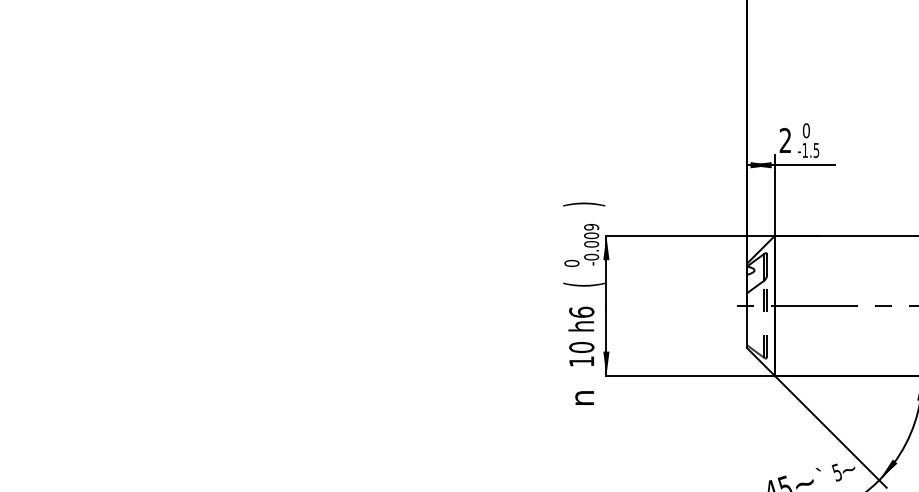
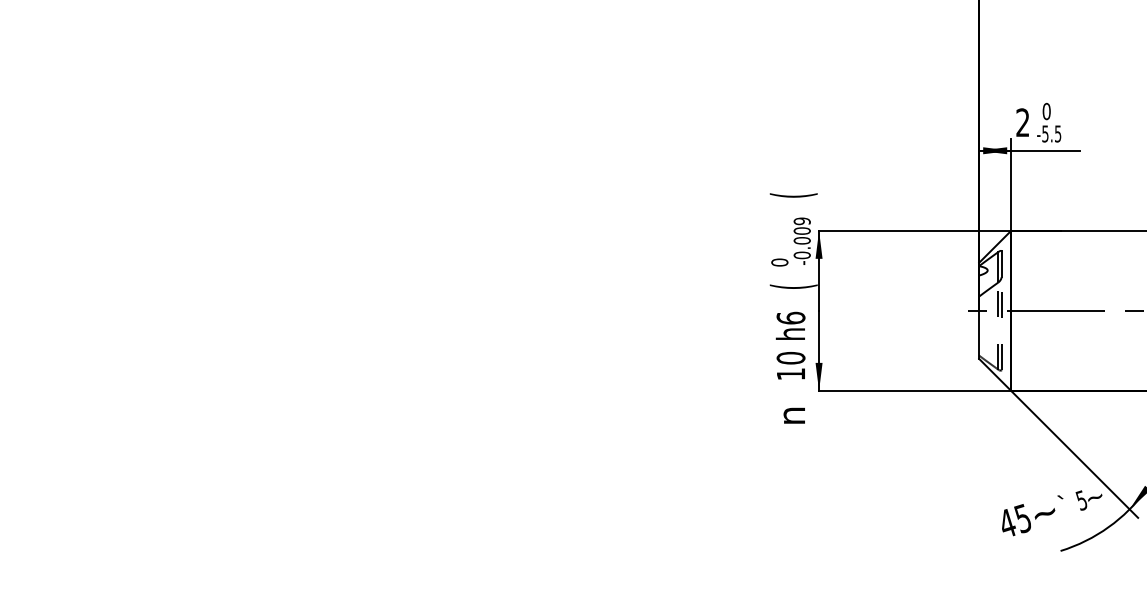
text: (805, 150) -> (1045, 133), -1.5 -> -5.5
text: (583, 204) -> (793, 195), ) -> (

